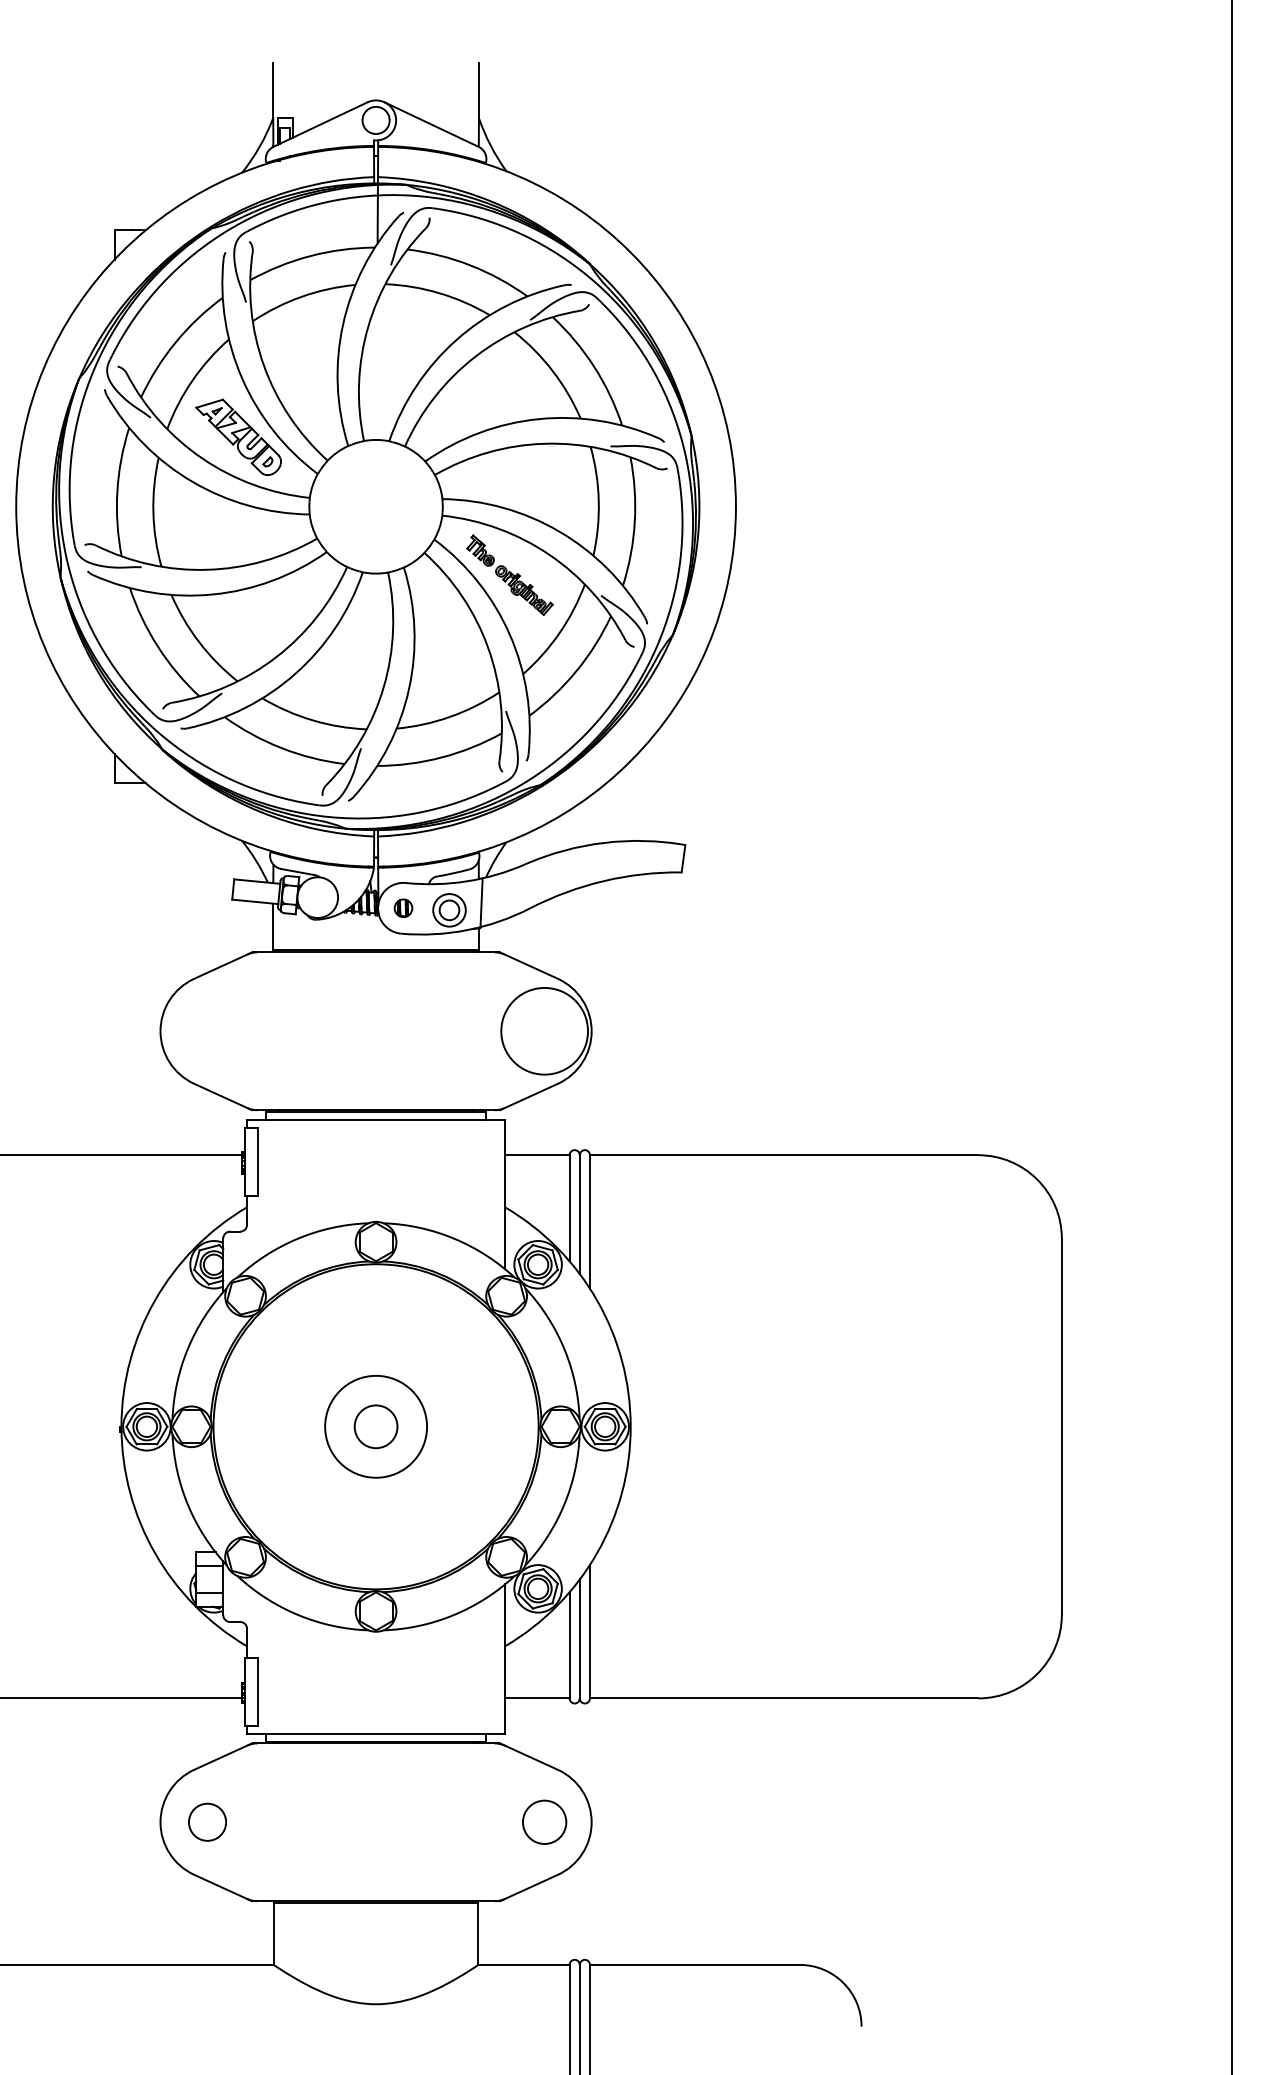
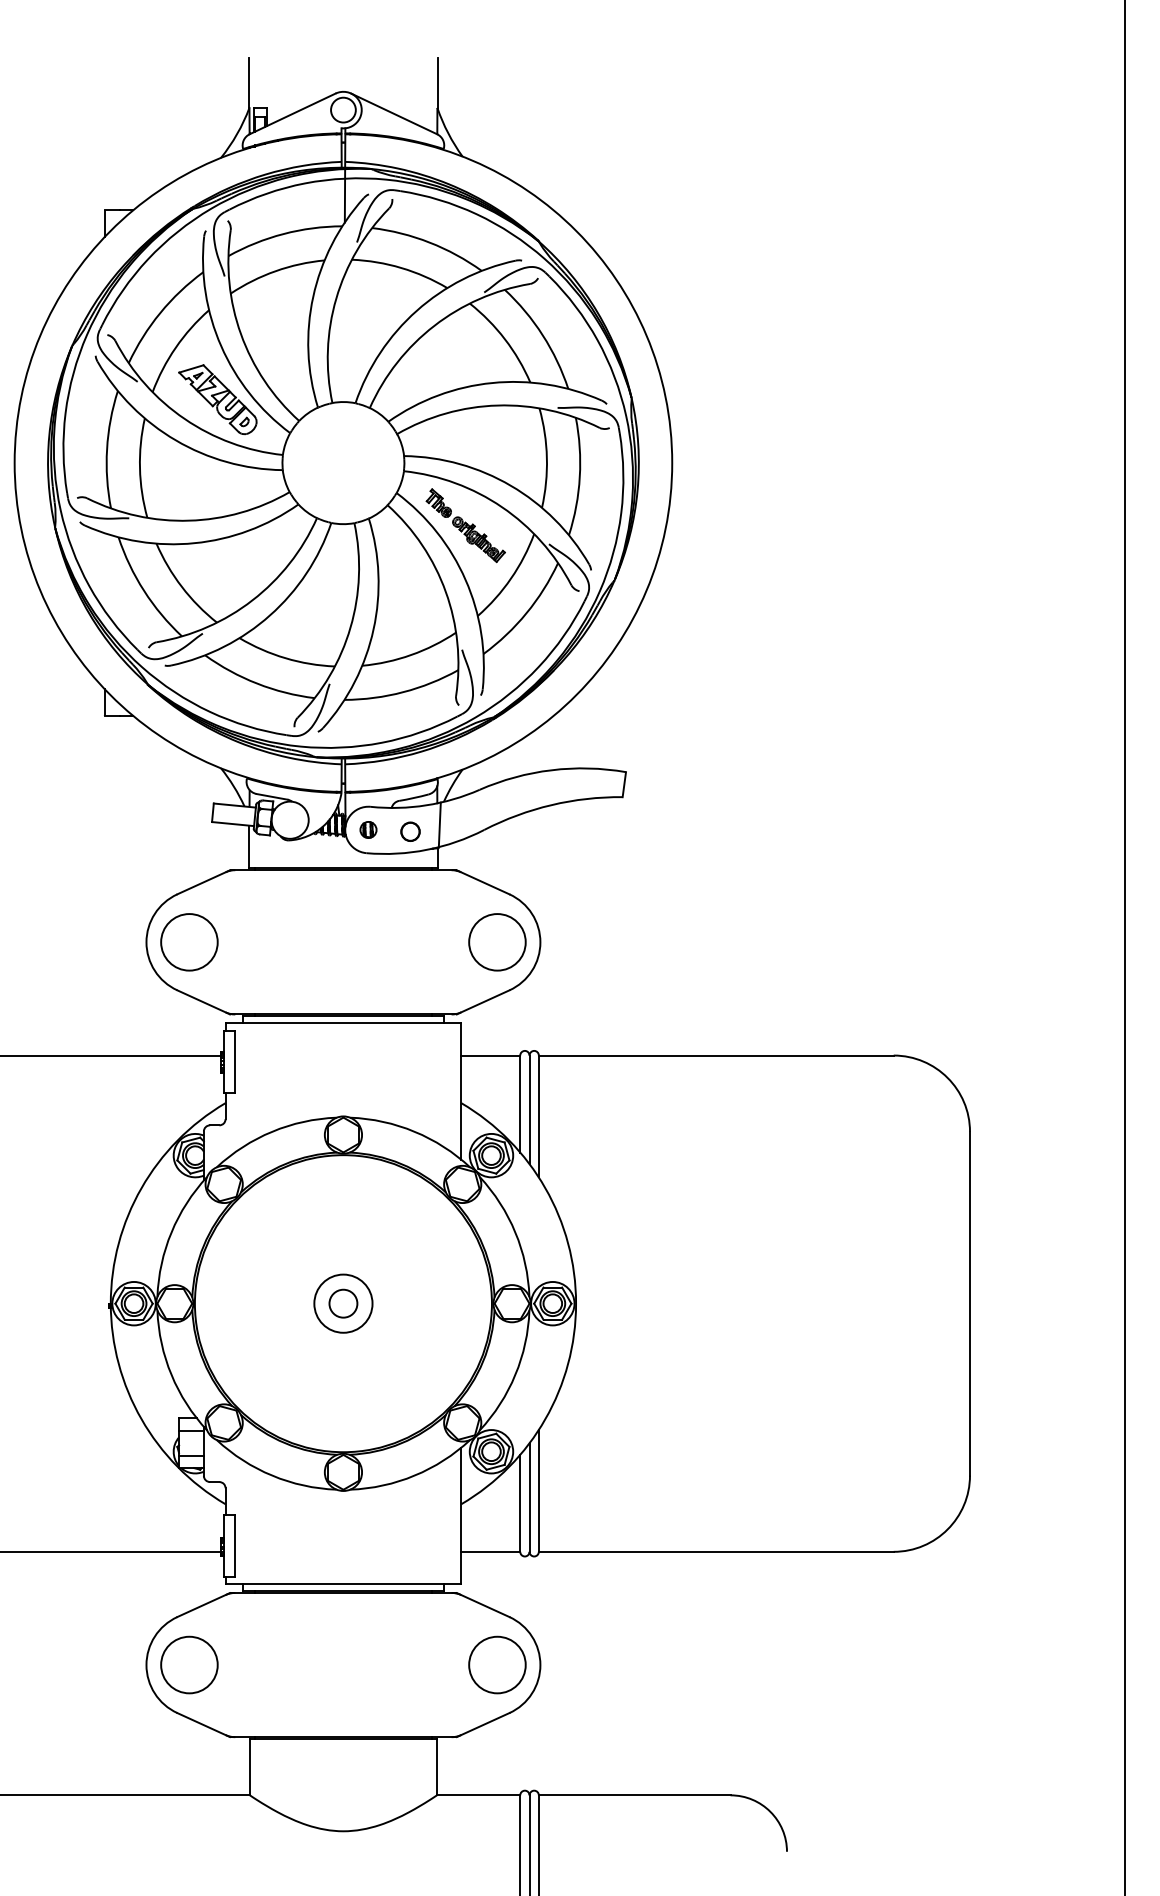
circle: (449, 909) -> (410, 831), size x0.62
circle: (207, 1031) -> (189, 942), added
circle: (544, 1031) -> (497, 942), size x0.71
circle: (376, 1426) -> (343, 1303), size x0.62
circle: (376, 1426) -> (343, 1303), size x0.71
circle: (207, 1821) -> (189, 1664), size x1.67
circle: (544, 1821) -> (497, 1664), size x1.43

